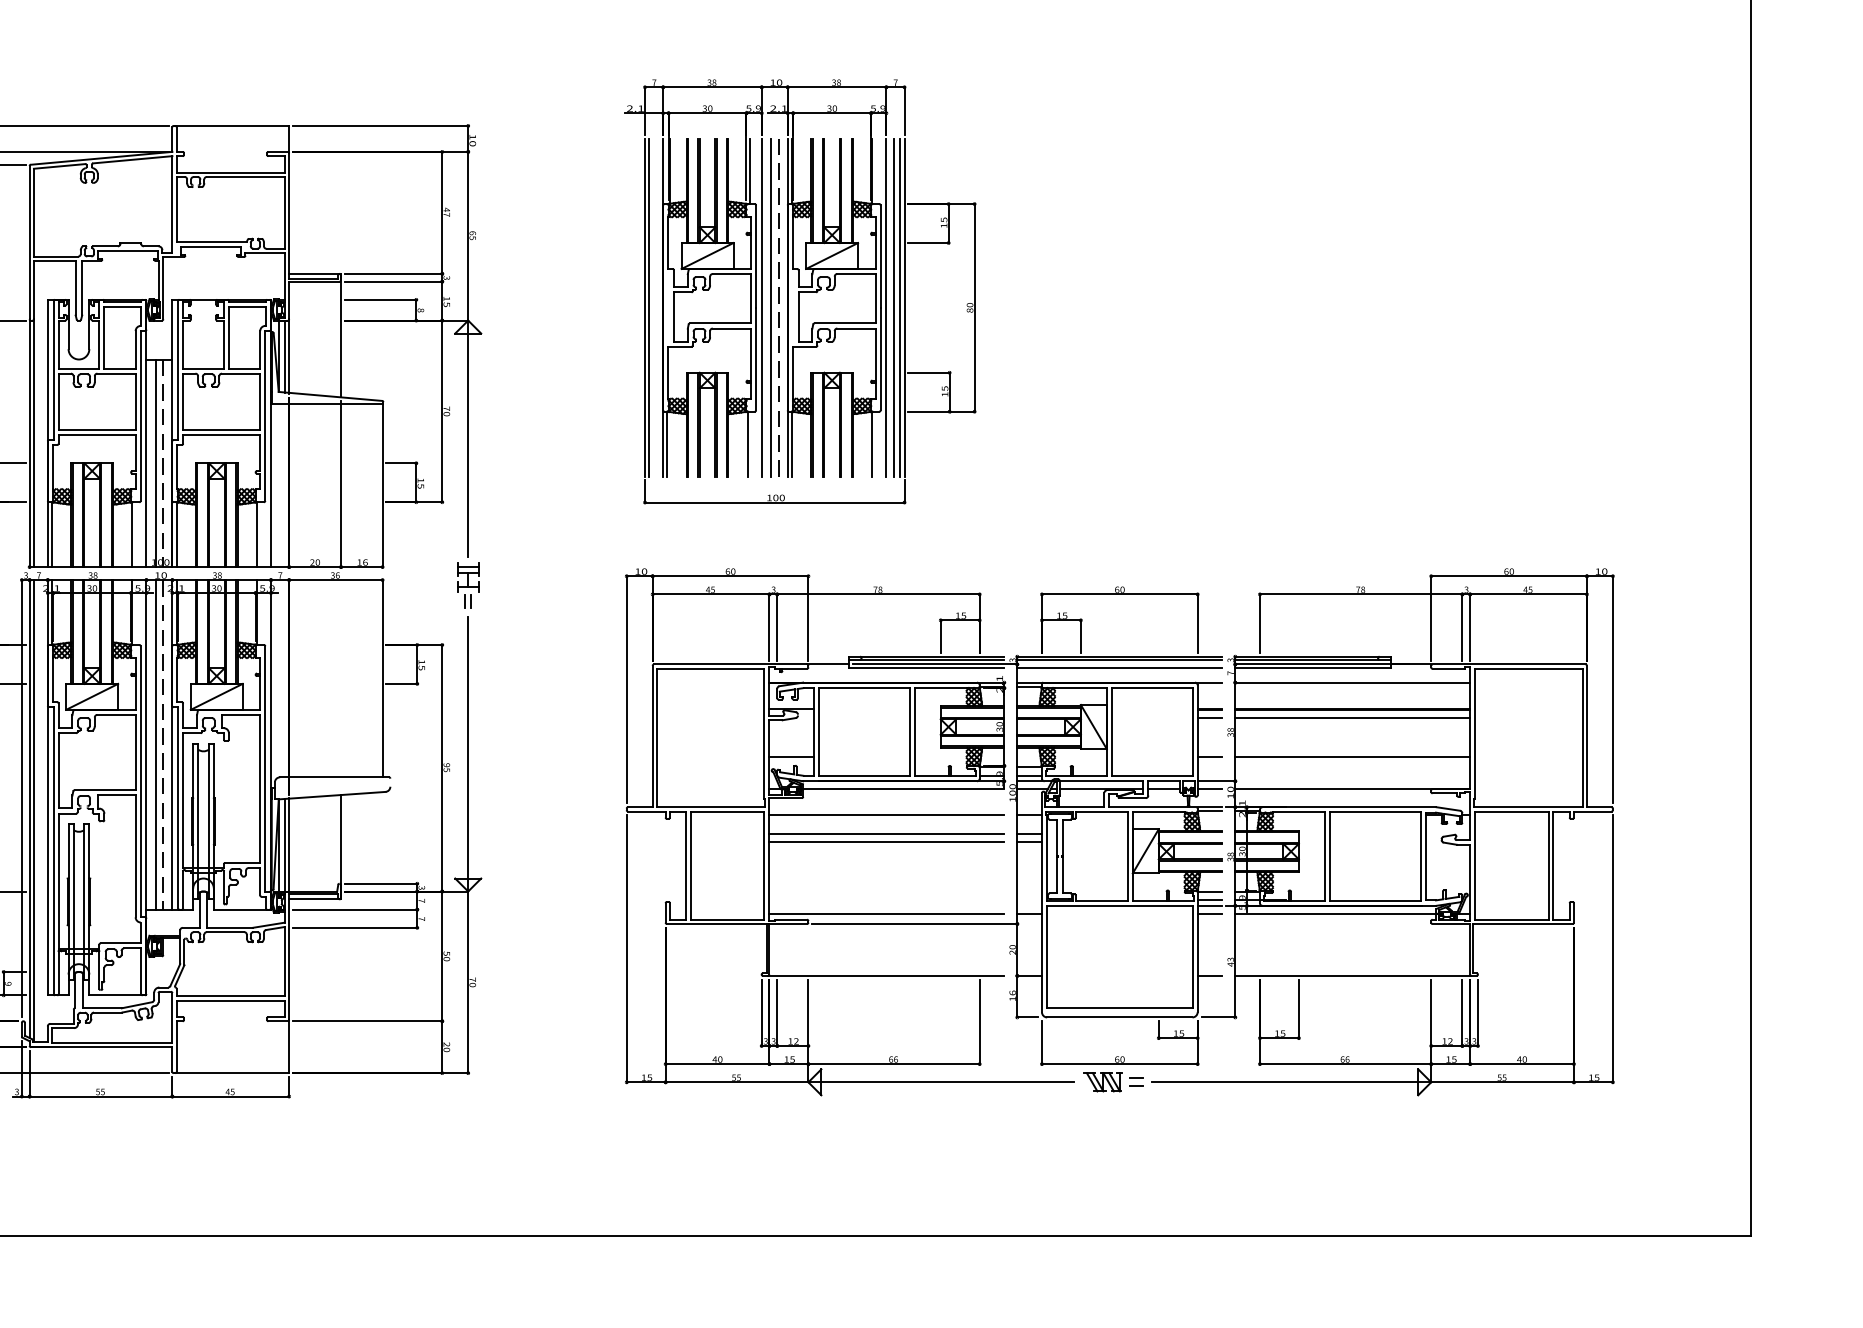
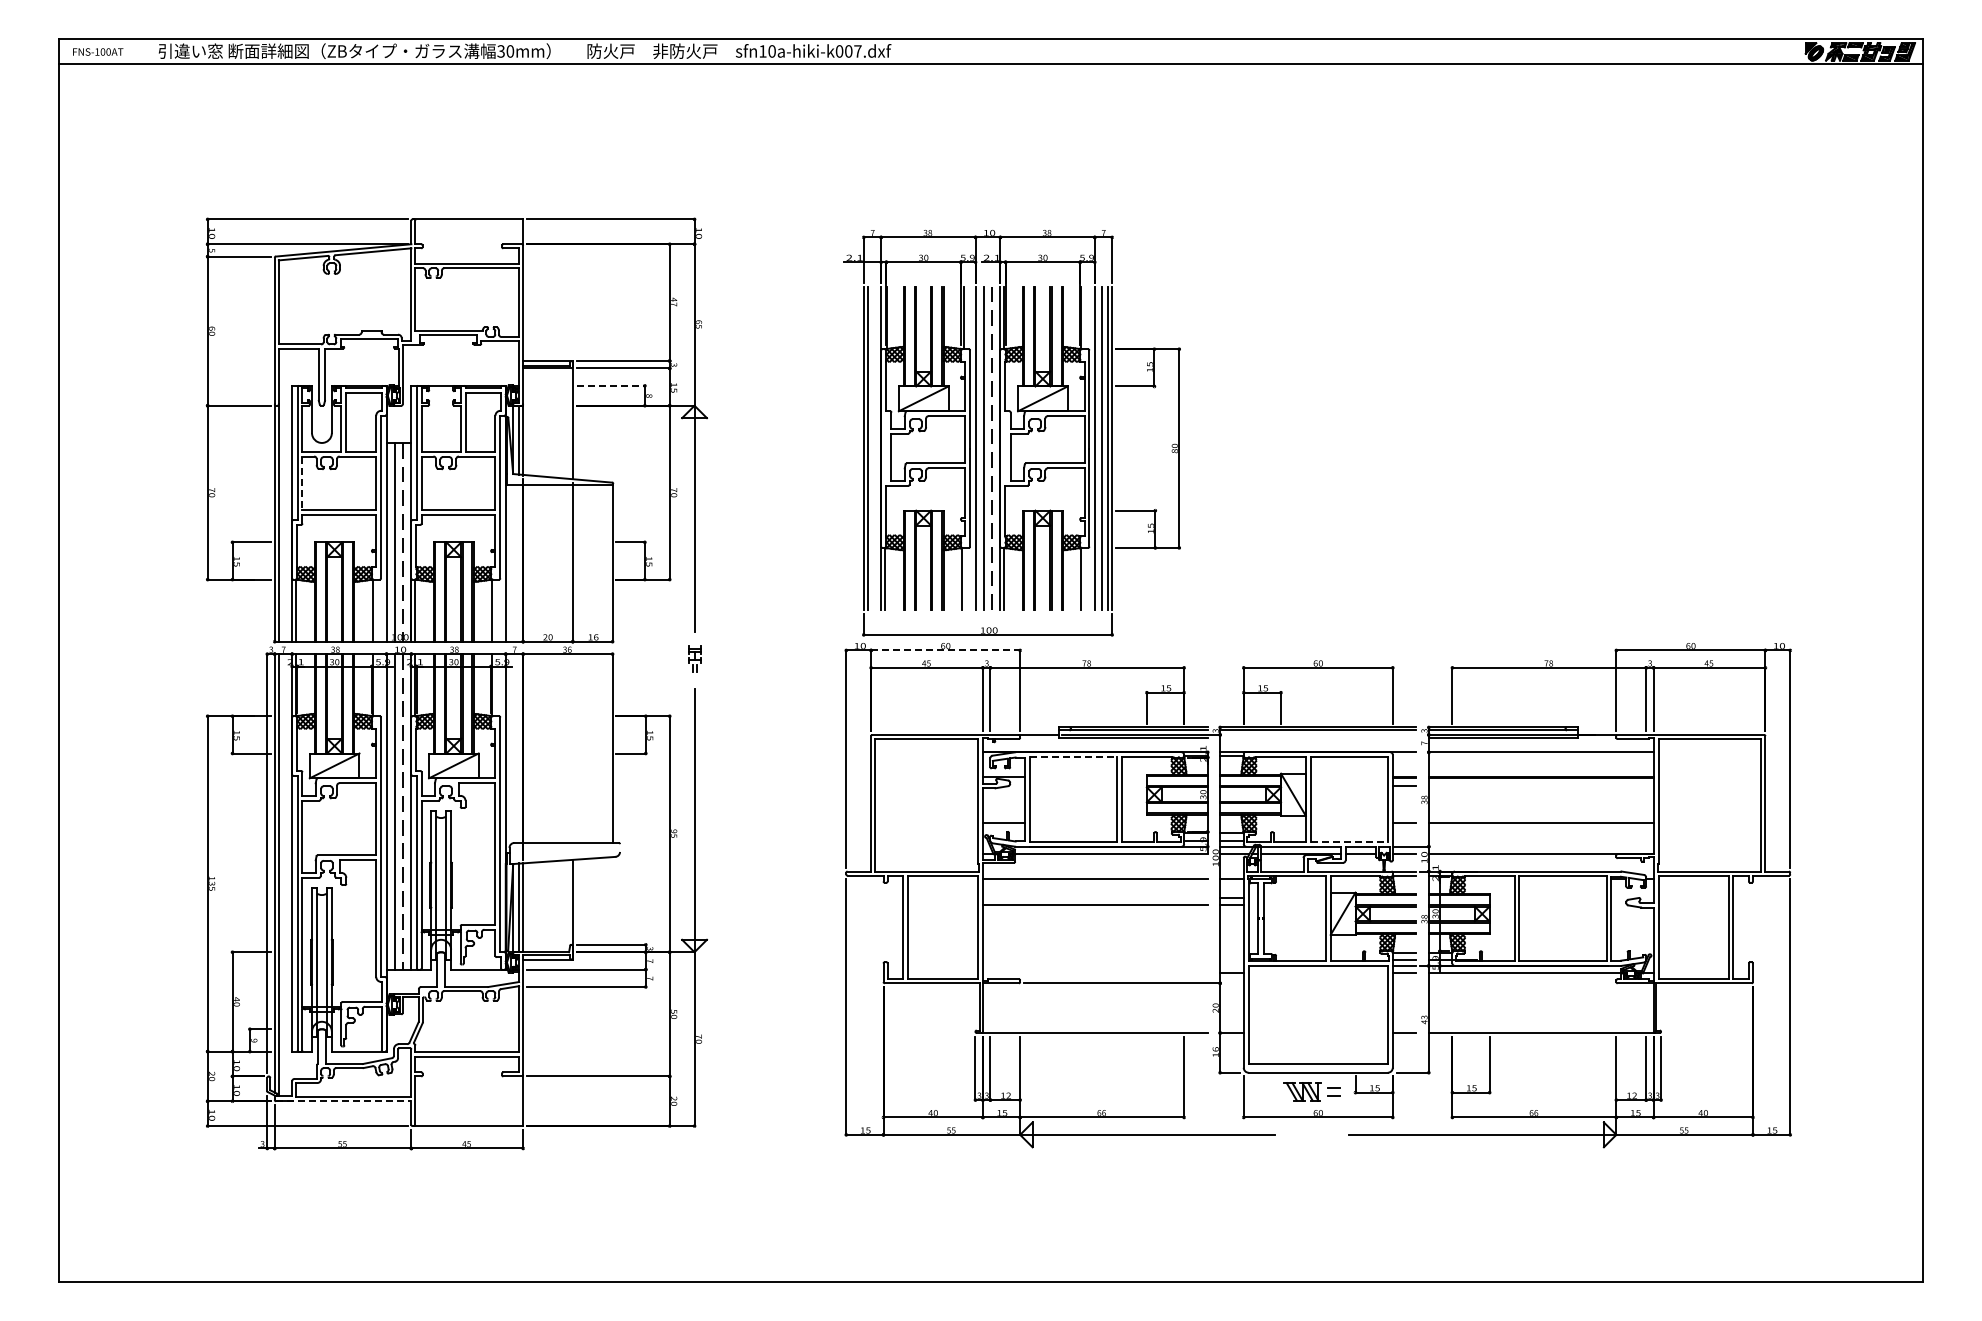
part: (799, 291) -> (1011, 432), moved
line: (381, 299) -> (611, 385), solid -> dashed
line: (58, 401) -> (302, 483), solid -> dashed
line: (730, 576) -> (945, 650), solid -> dashed
part: (468, 585) -> (694, 659), size x0.6
line: (1120, 667) -> (1318, 737), removed
line: (864, 688) -> (1073, 757), solid -> dashed
line: (1351, 717) -> (1540, 785), removed
line: (1152, 775) -> (1349, 841), solid -> dashed
line: (886, 834) -> (1094, 897), removed
line: (886, 913) -> (1094, 973), removed
line: (101, 1047) -> (343, 1101), solid -> dashed
part: (1112, 1081) -> (1311, 1091), moved

